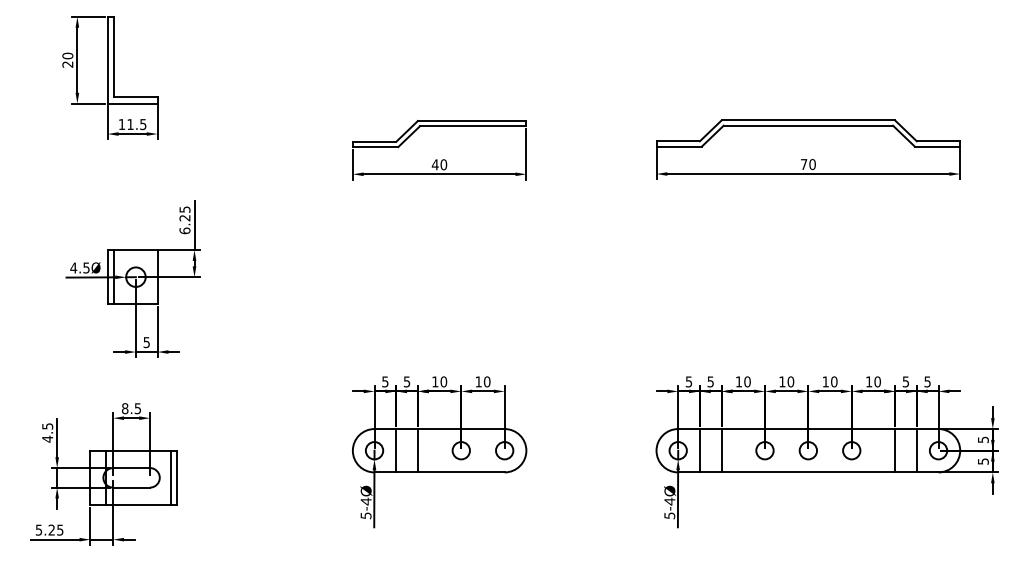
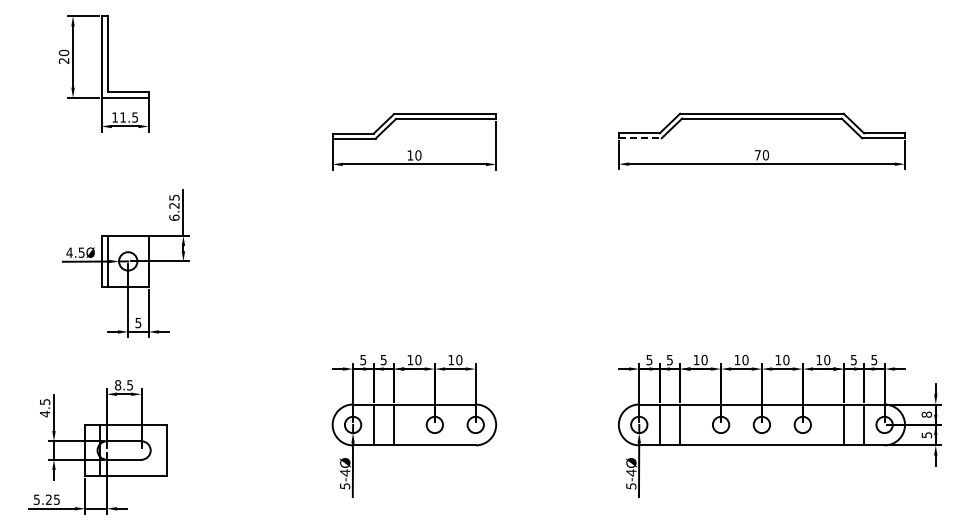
line: (679, 146) -> (640, 138), solid -> dashed
text: (435, 164) -> (410, 155), 40 -> 10
text: (982, 439) -> (926, 414), 5 -> 8
line: (170, 477) -> (160, 450), removed

